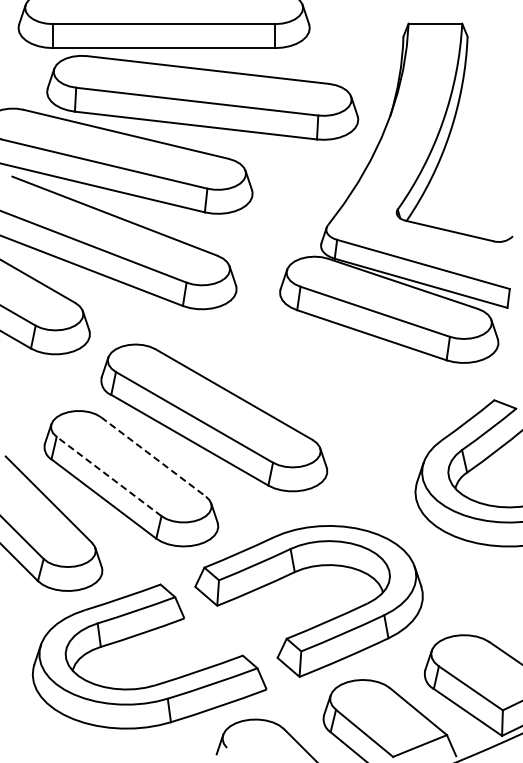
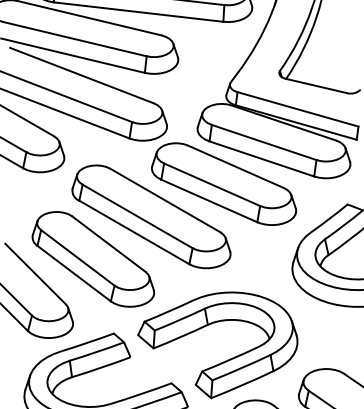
part: (317, 371) -> (223, 184), added
line: (153, 456) -> (108, 243), dashed -> solid
line: (109, 476) -> (78, 257), dashed -> solid

